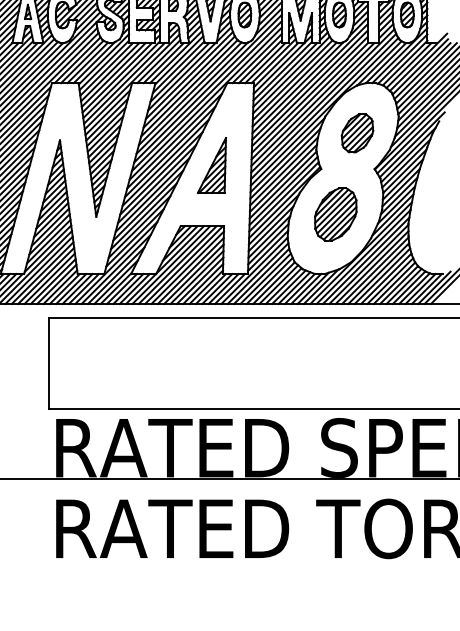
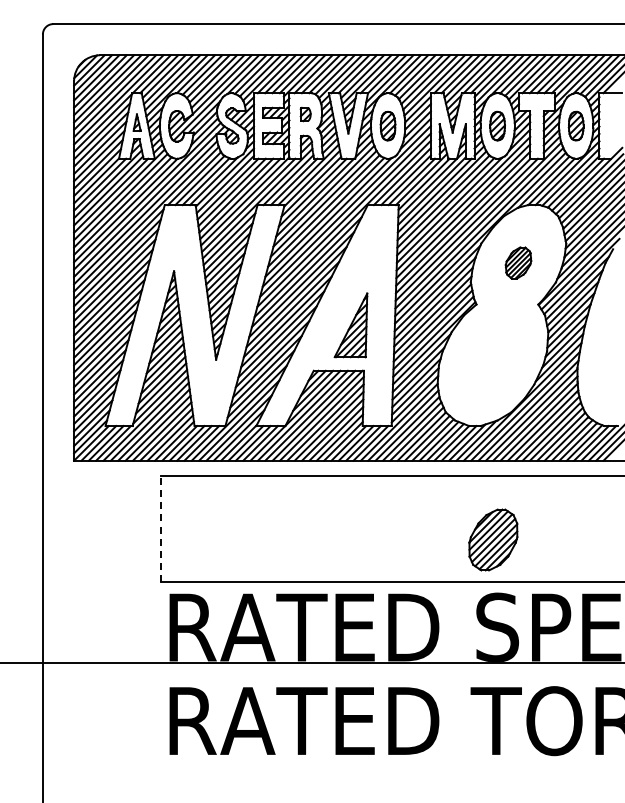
part: (357, 132) -> (518, 262), size x0.7
part: (211, 165) -> (350, 325), moved
part: (335, 213) -> (493, 539), moved
line: (49, 362) -> (161, 528), solid -> dashed

